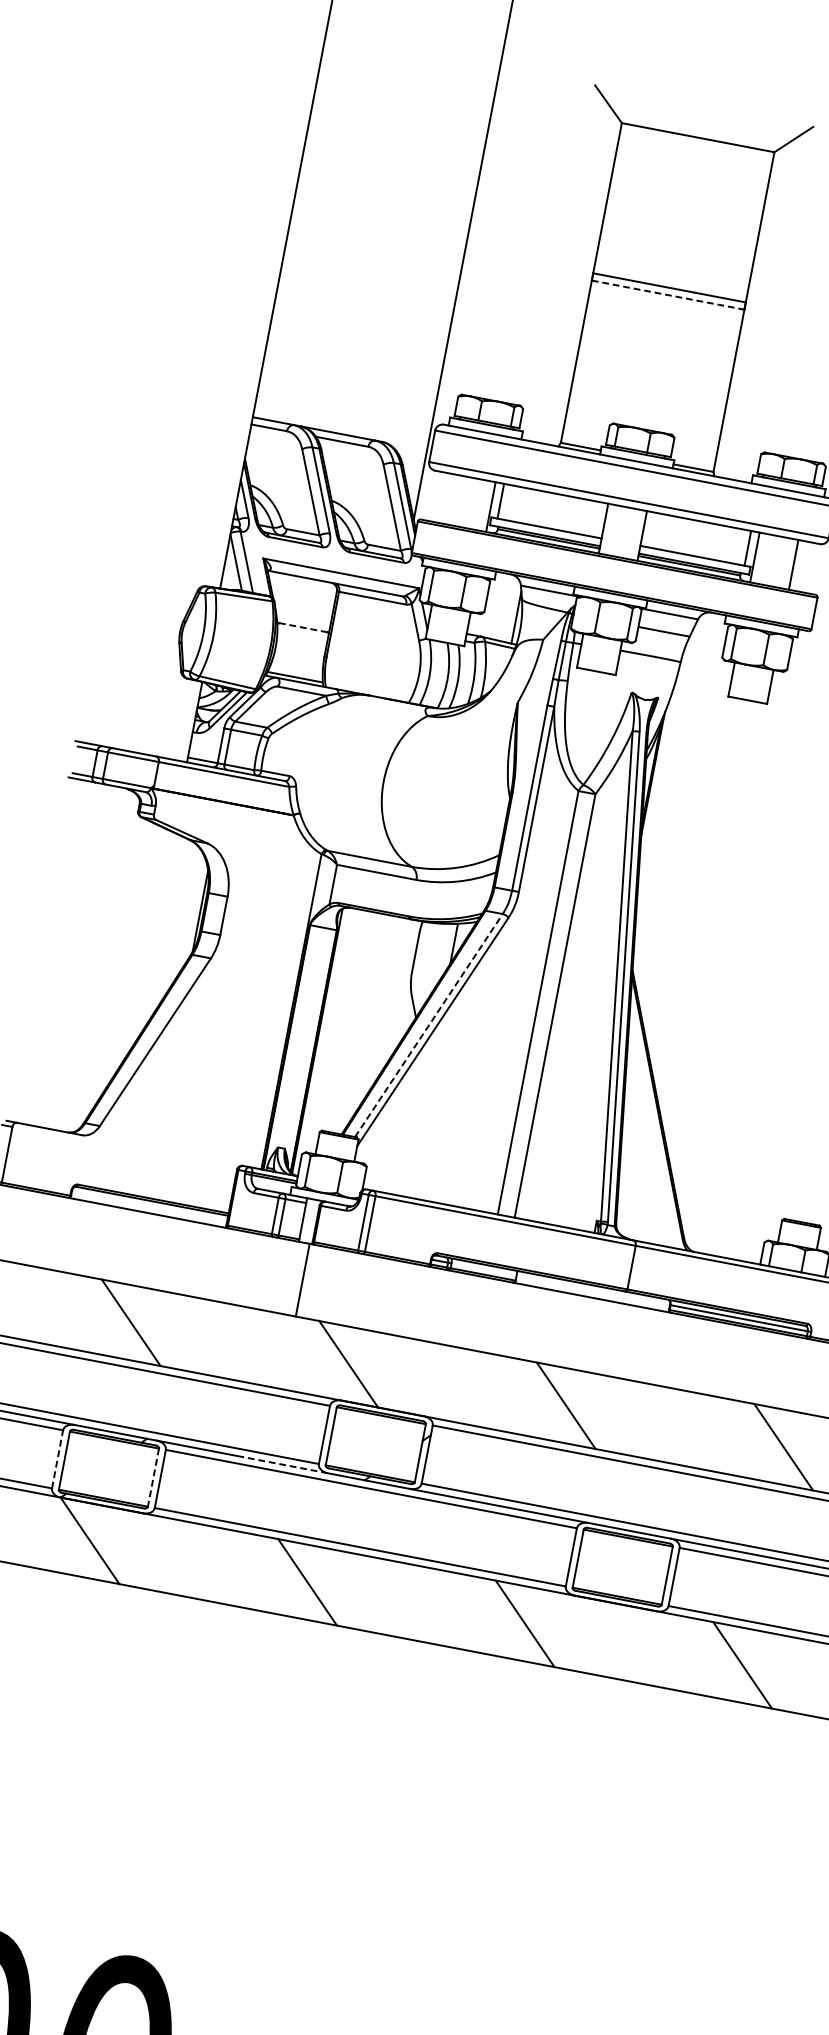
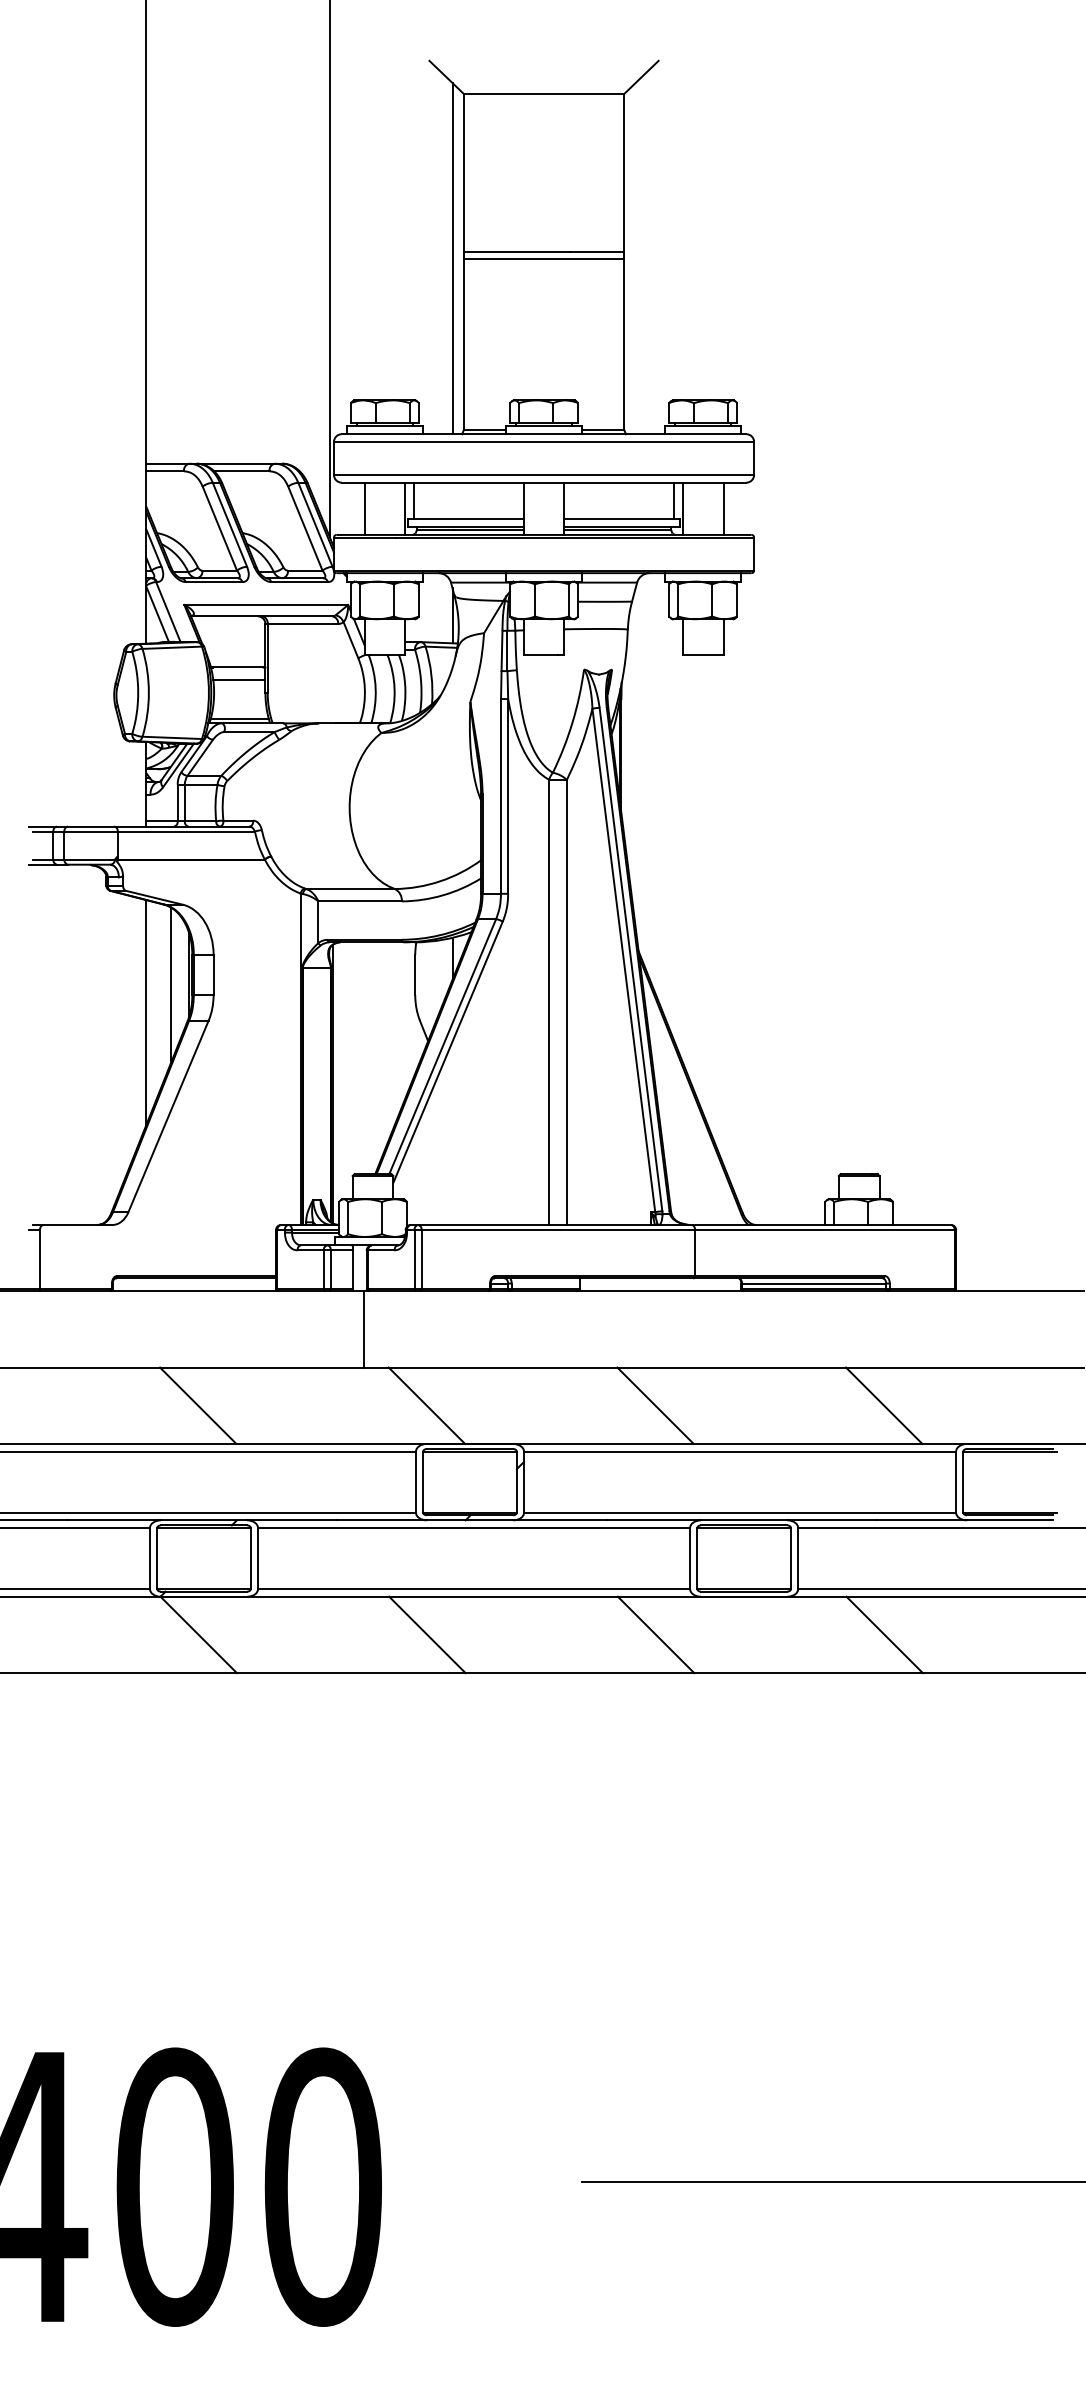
line: (581, 277) -> (452, 258), added
line: (667, 295) -> (543, 259), dashed -> solid
line: (452, 499) -> (364, 508), added
line: (303, 627) -> (238, 667), dashed -> solid
line: (302, 640) -> (239, 680), added
line: (182, 917) -> (171, 984), added
line: (153, 939) -> (146, 1012), added
line: (428, 1025) -> (442, 1046), dashed -> solid
line: (58, 1459) -> (150, 1558), dashed -> solid
line: (284, 1465) -> (381, 1520), dashed -> solid
line: (153, 1477) -> (250, 1558), dashed -> solid

